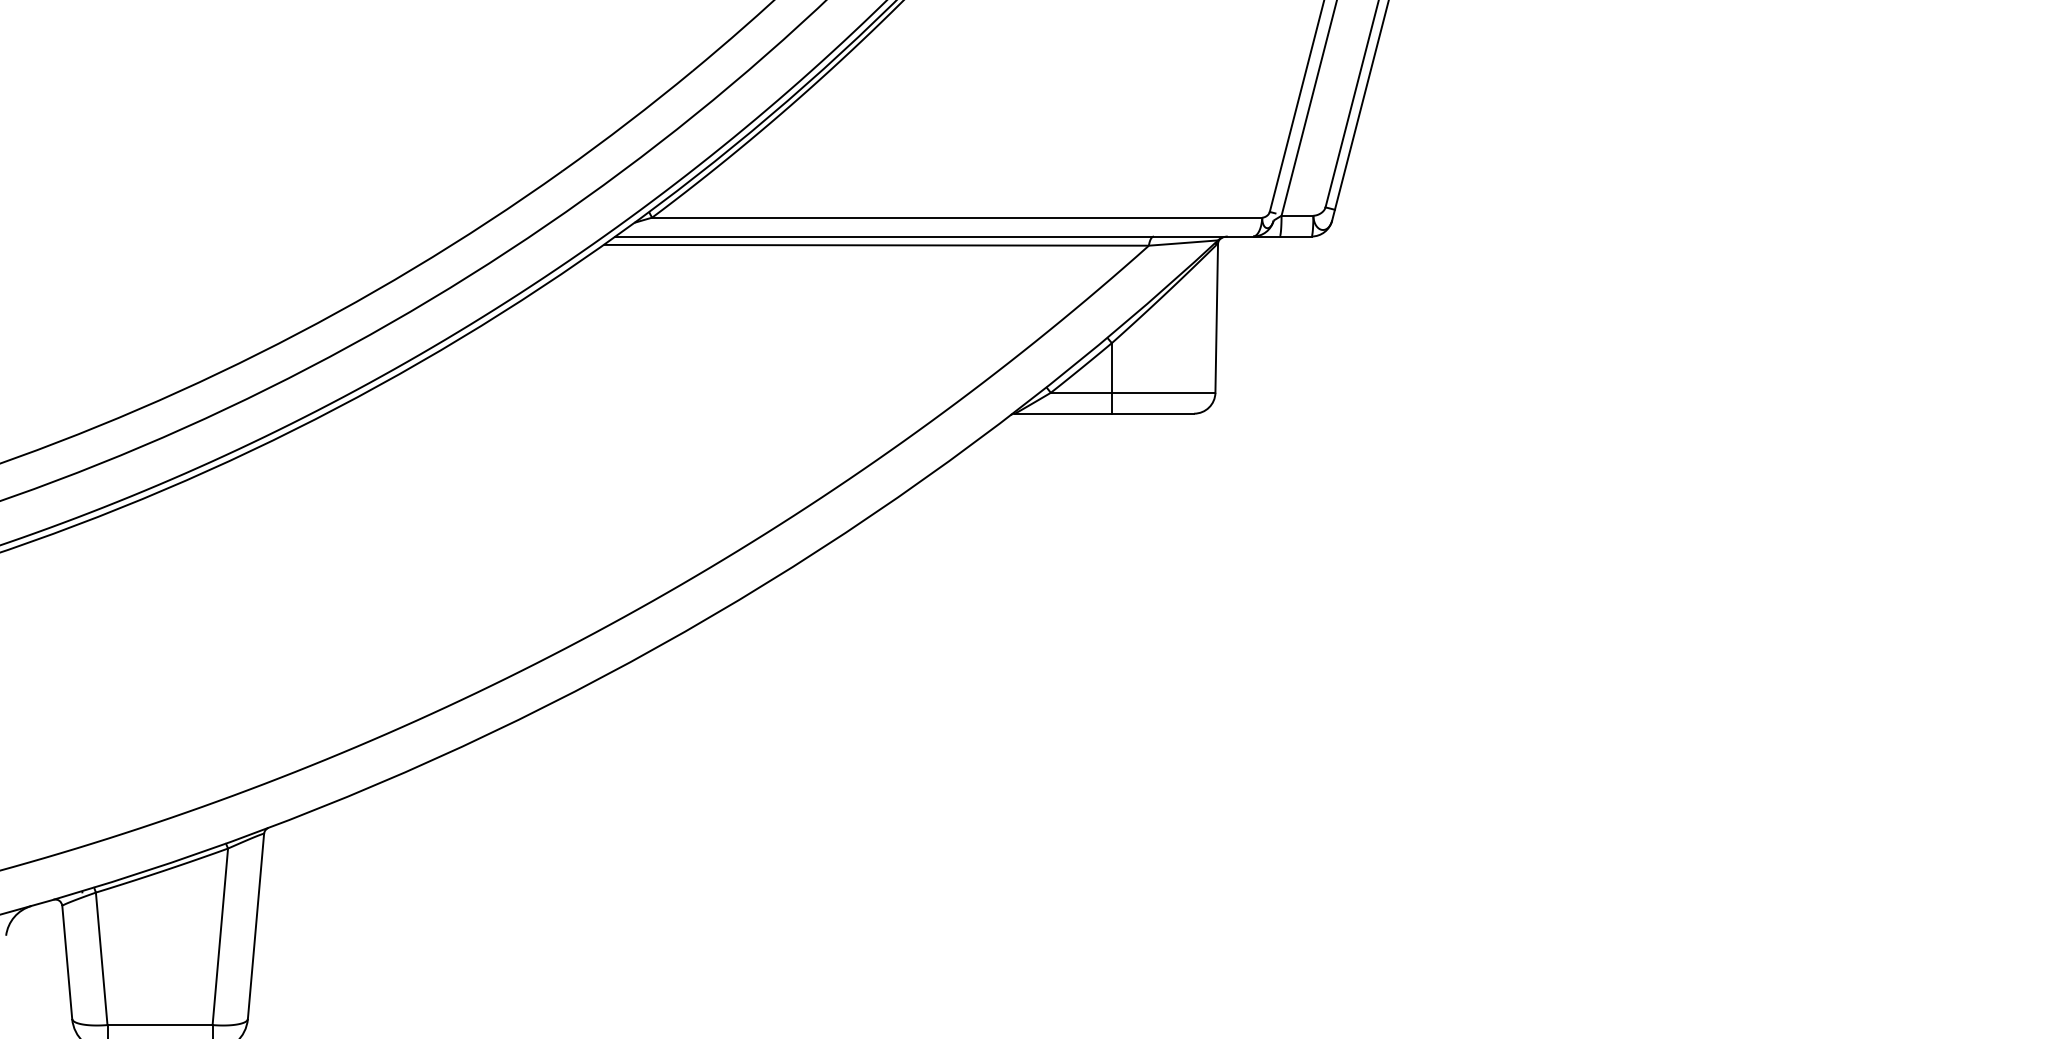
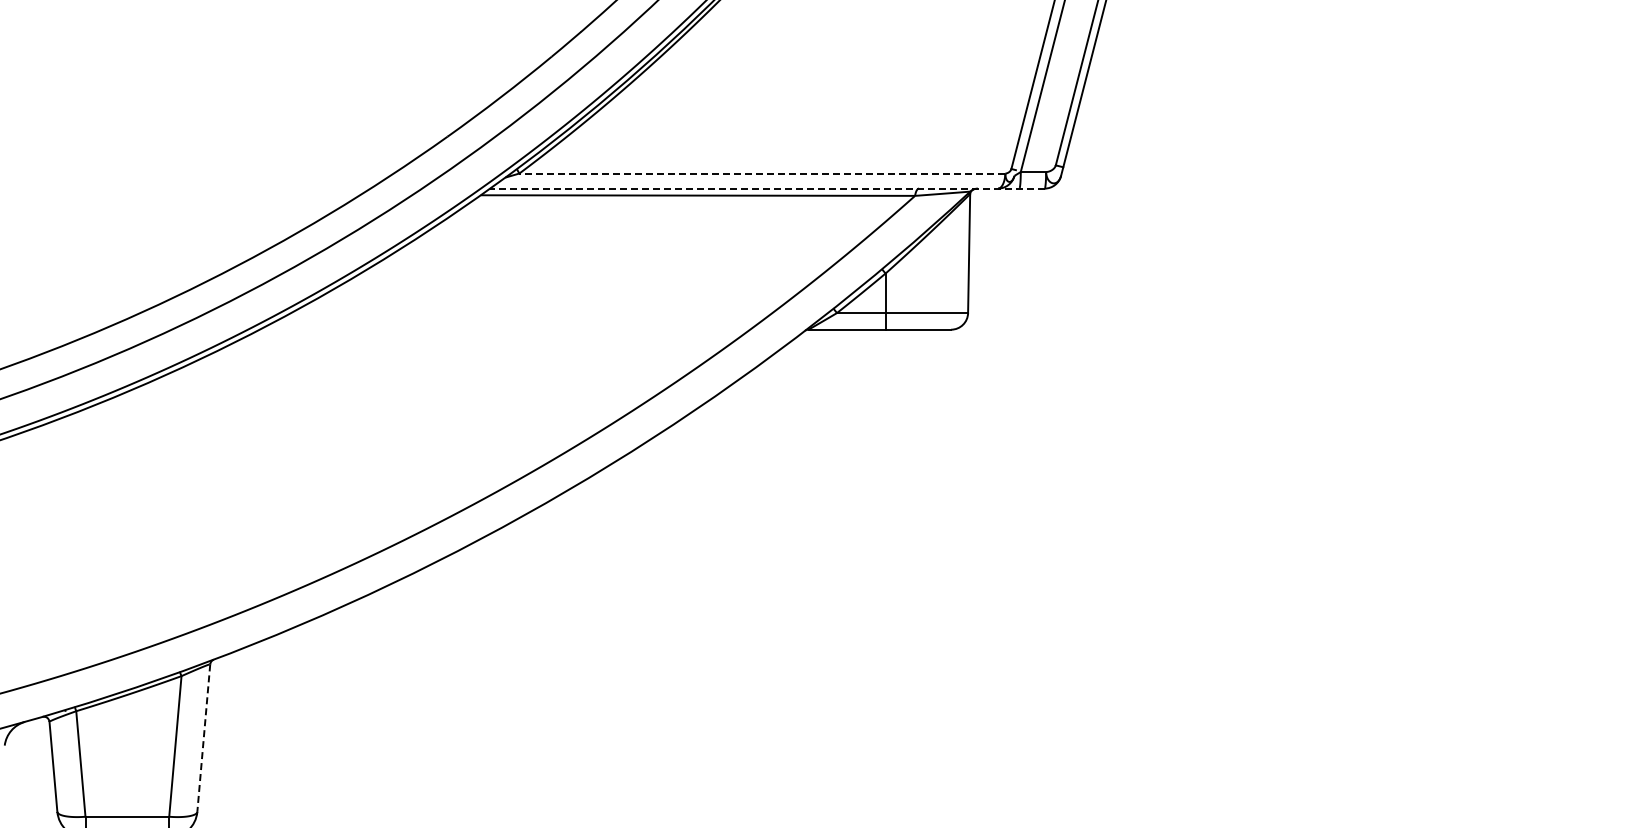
line: (956, 217) -> (761, 173), solid -> dashed
line: (962, 236) -> (766, 188), solid -> dashed
line: (255, 926) -> (203, 738), solid -> dashed

